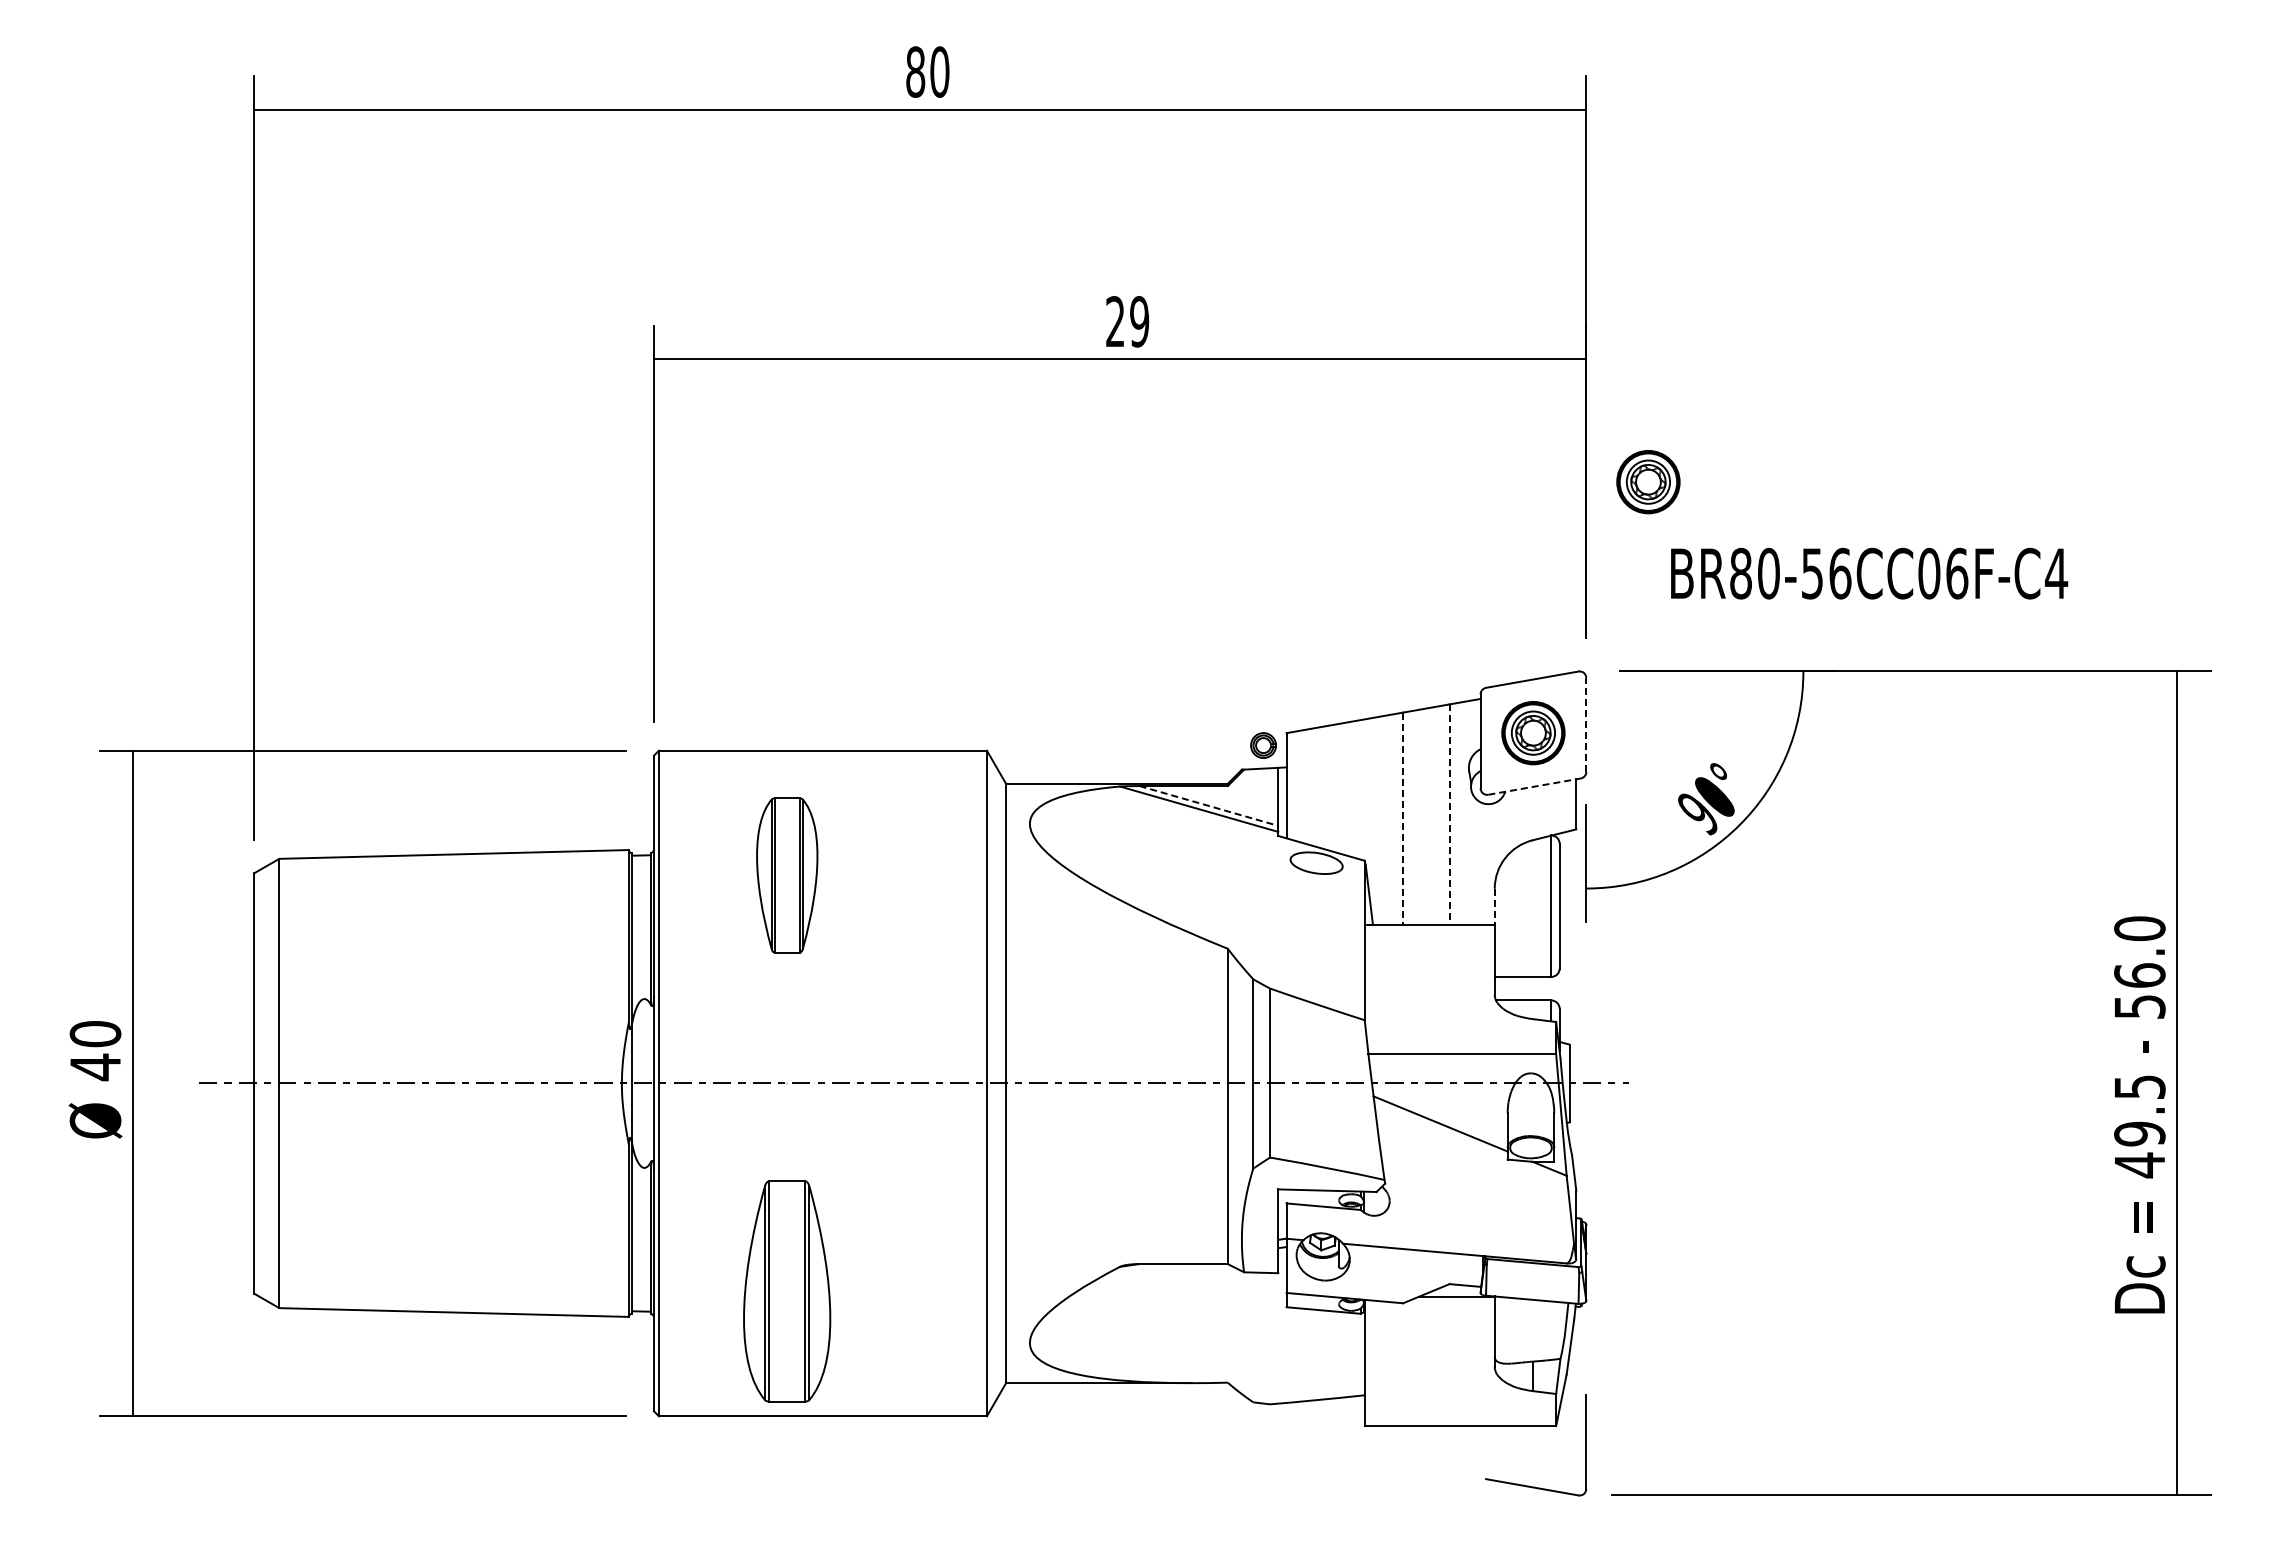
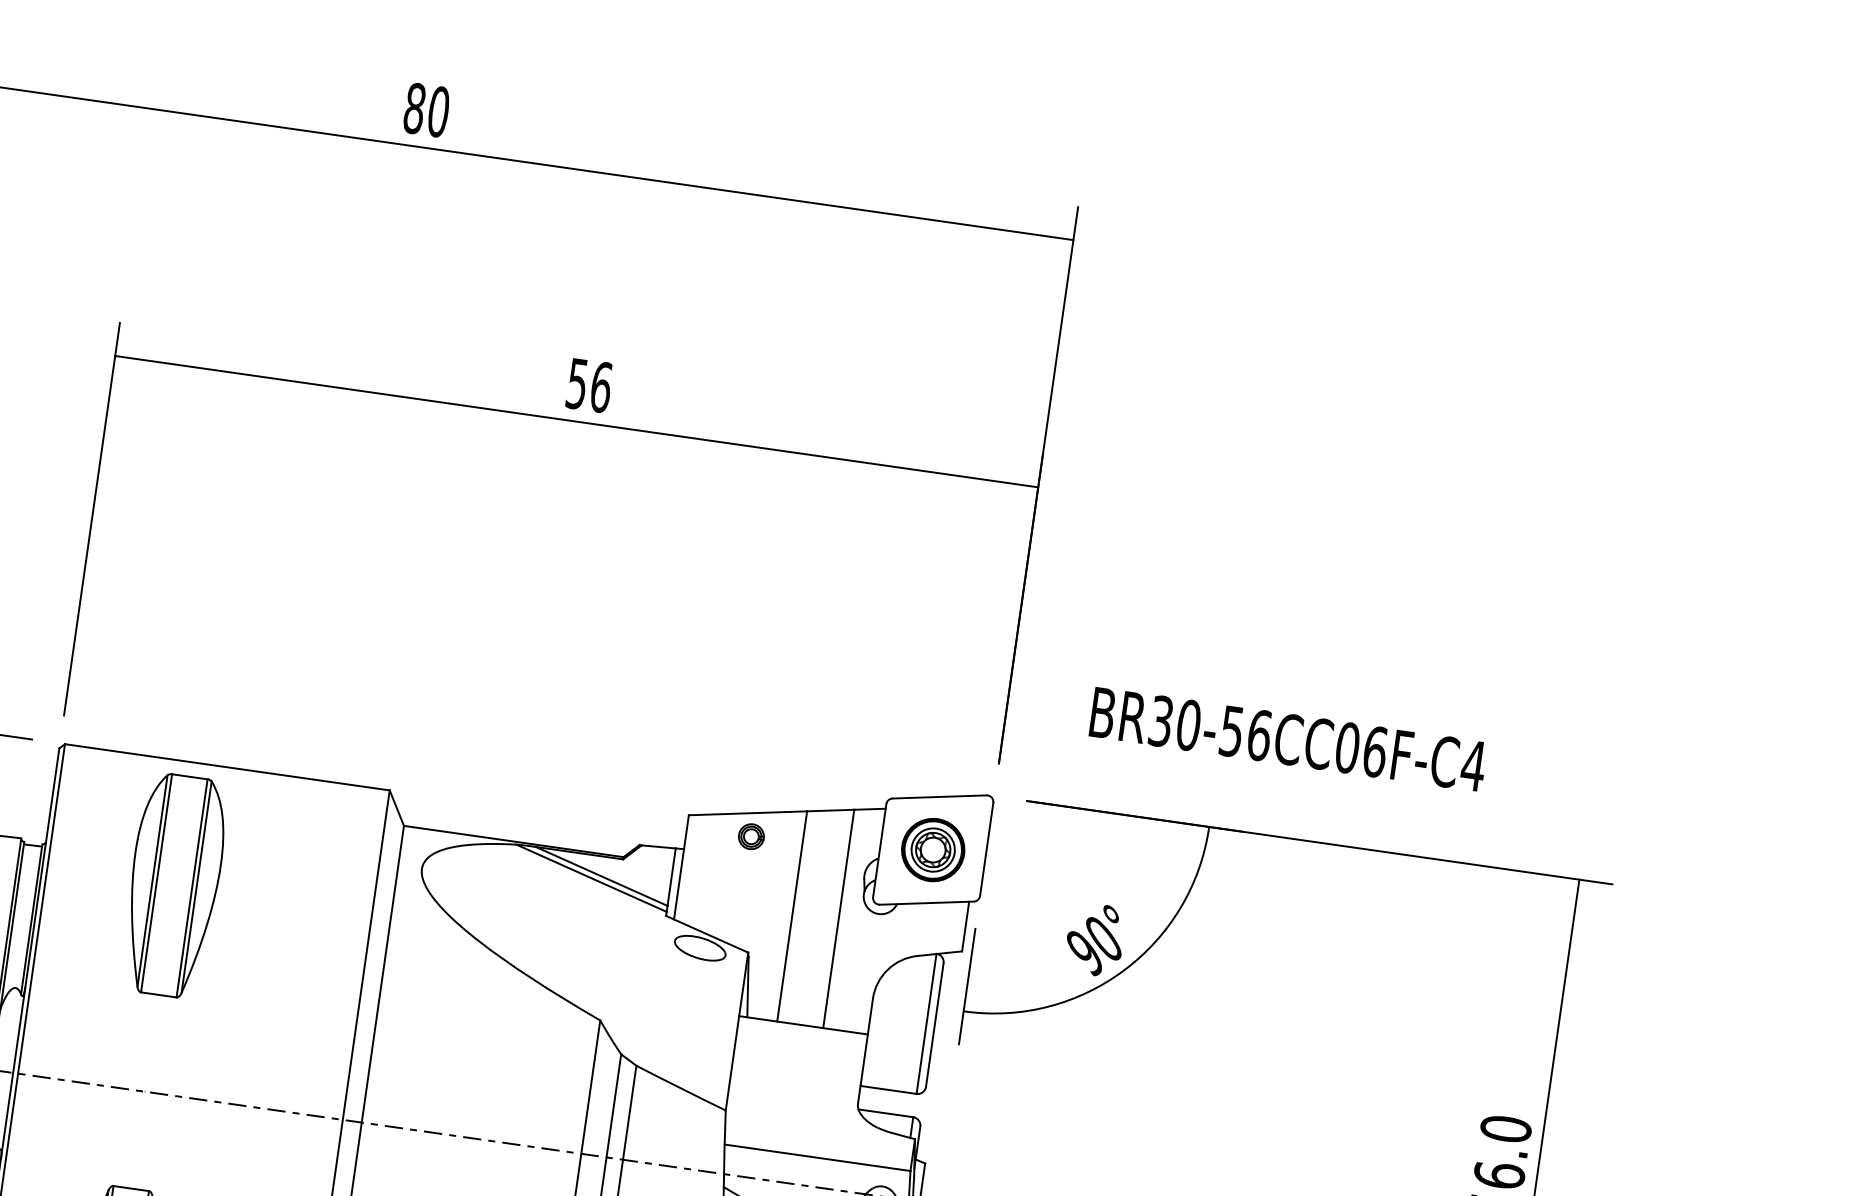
text: (1127, 321) -> (589, 385), 29 -> 56
part: (1648, 482) -> (1082, 618), removed
text: (1740, 573) -> (1160, 721), BR80-56CC06F-C4 -> BR30-56CC06F-C4
line: (1586, 725) -> (986, 849), dashed -> solid
part: (1263, 745) -> (751, 836), moved
line: (1534, 786) -> (926, 903), dashed -> solid
line: (1209, 806) -> (602, 877), dashed -> solid
line: (1449, 815) -> (838, 919), dashed -> solid
line: (1403, 819) -> (792, 917), dashed -> solid
part: (787, 875) -> (174, 885), size x1.43
line: (1494, 907) -> (870, 1017), dashed -> solid

